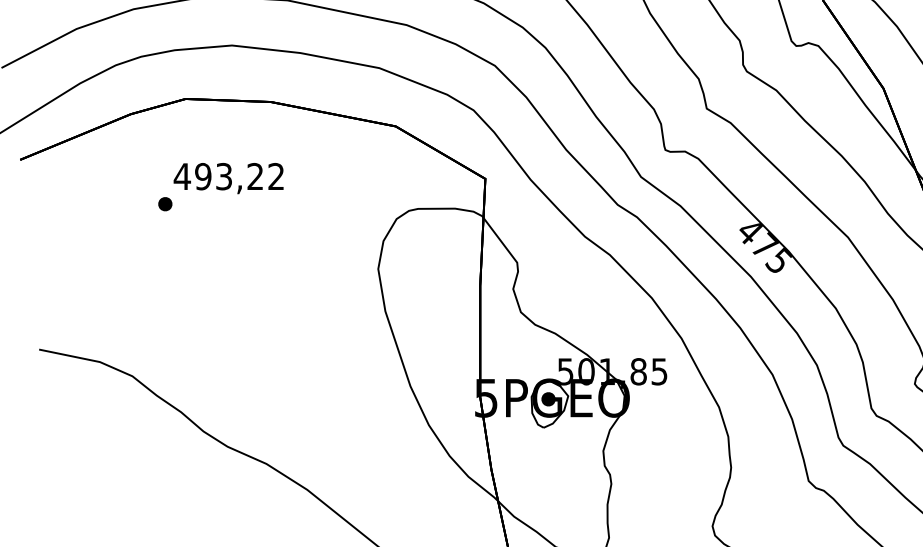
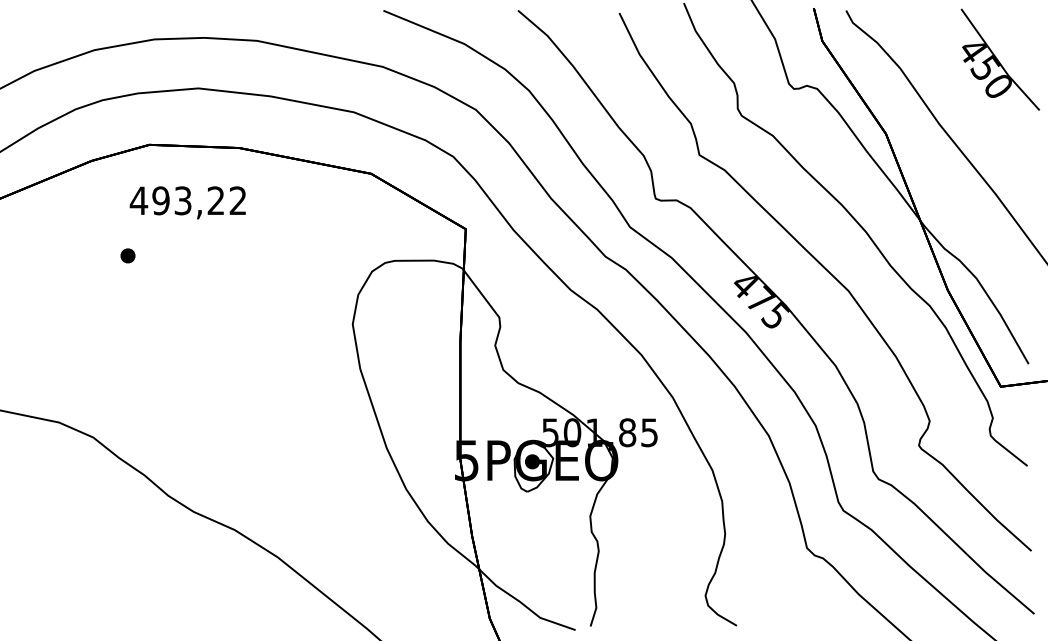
text: (228, 178) -> (187, 202), moved

